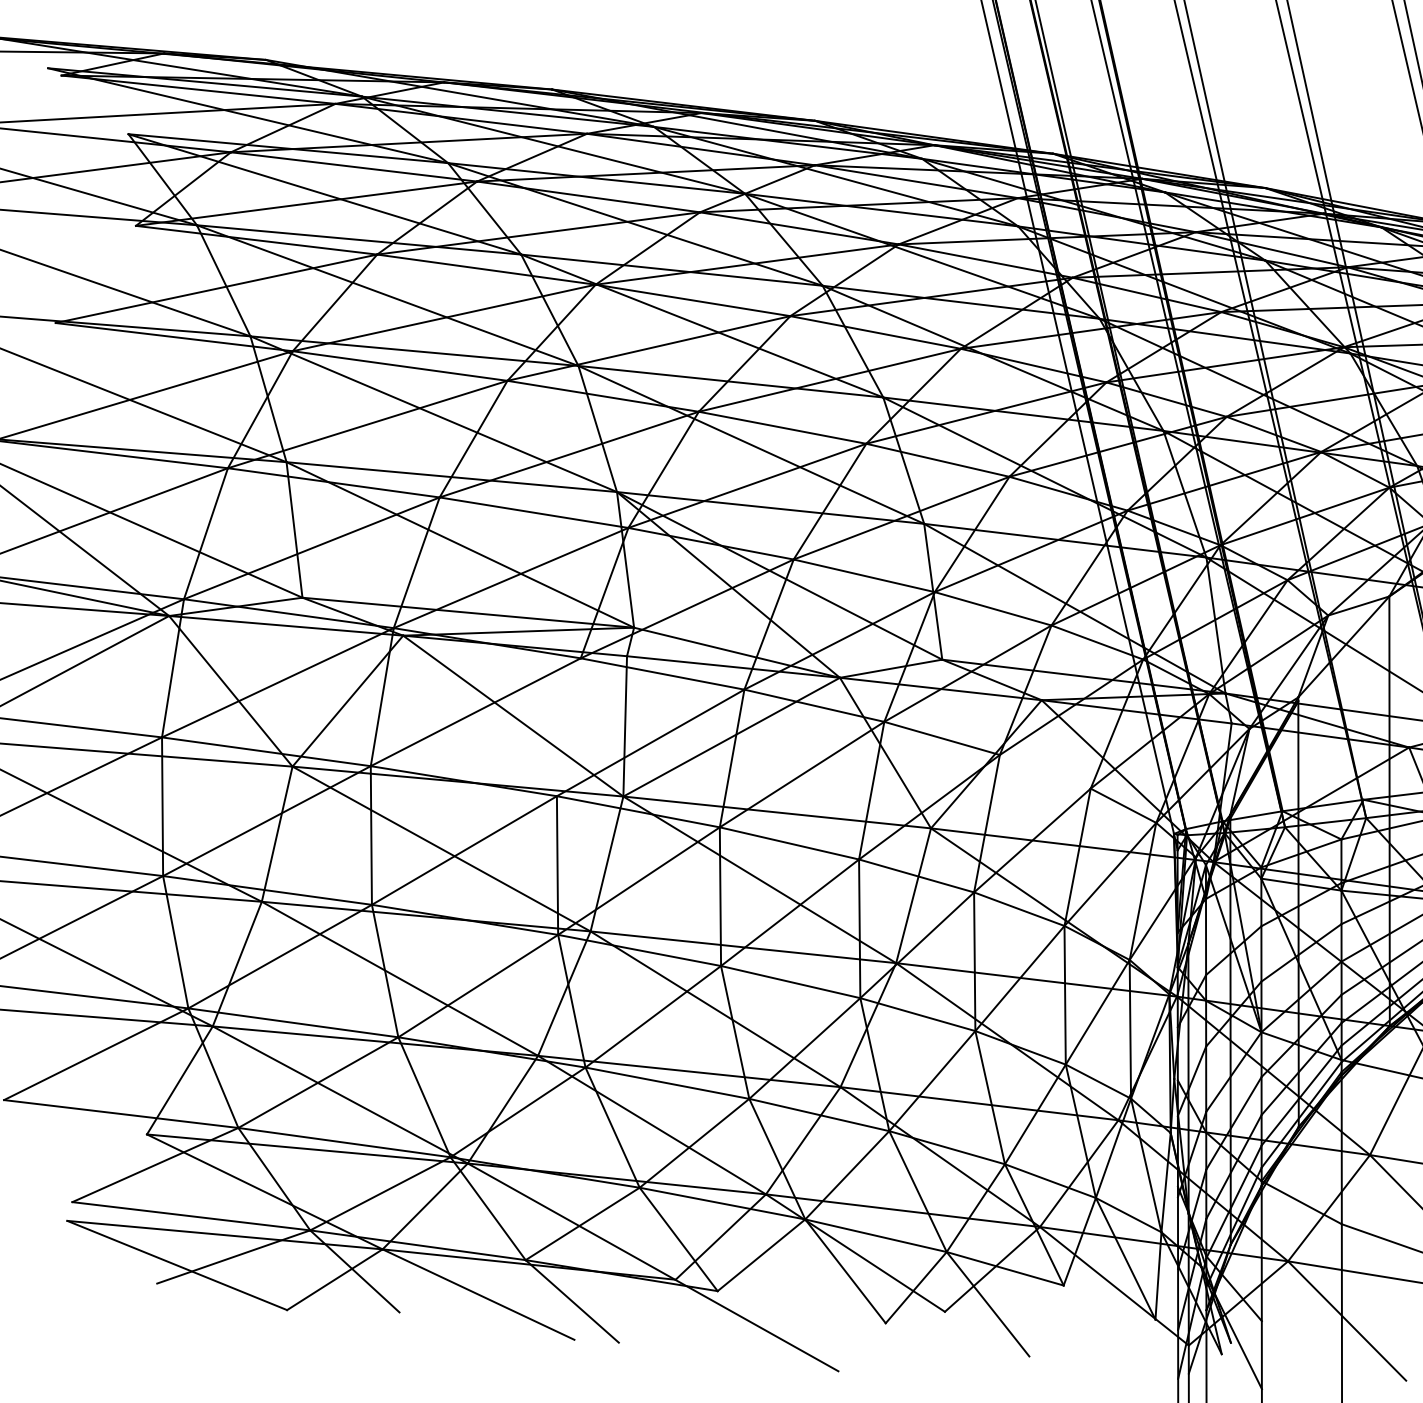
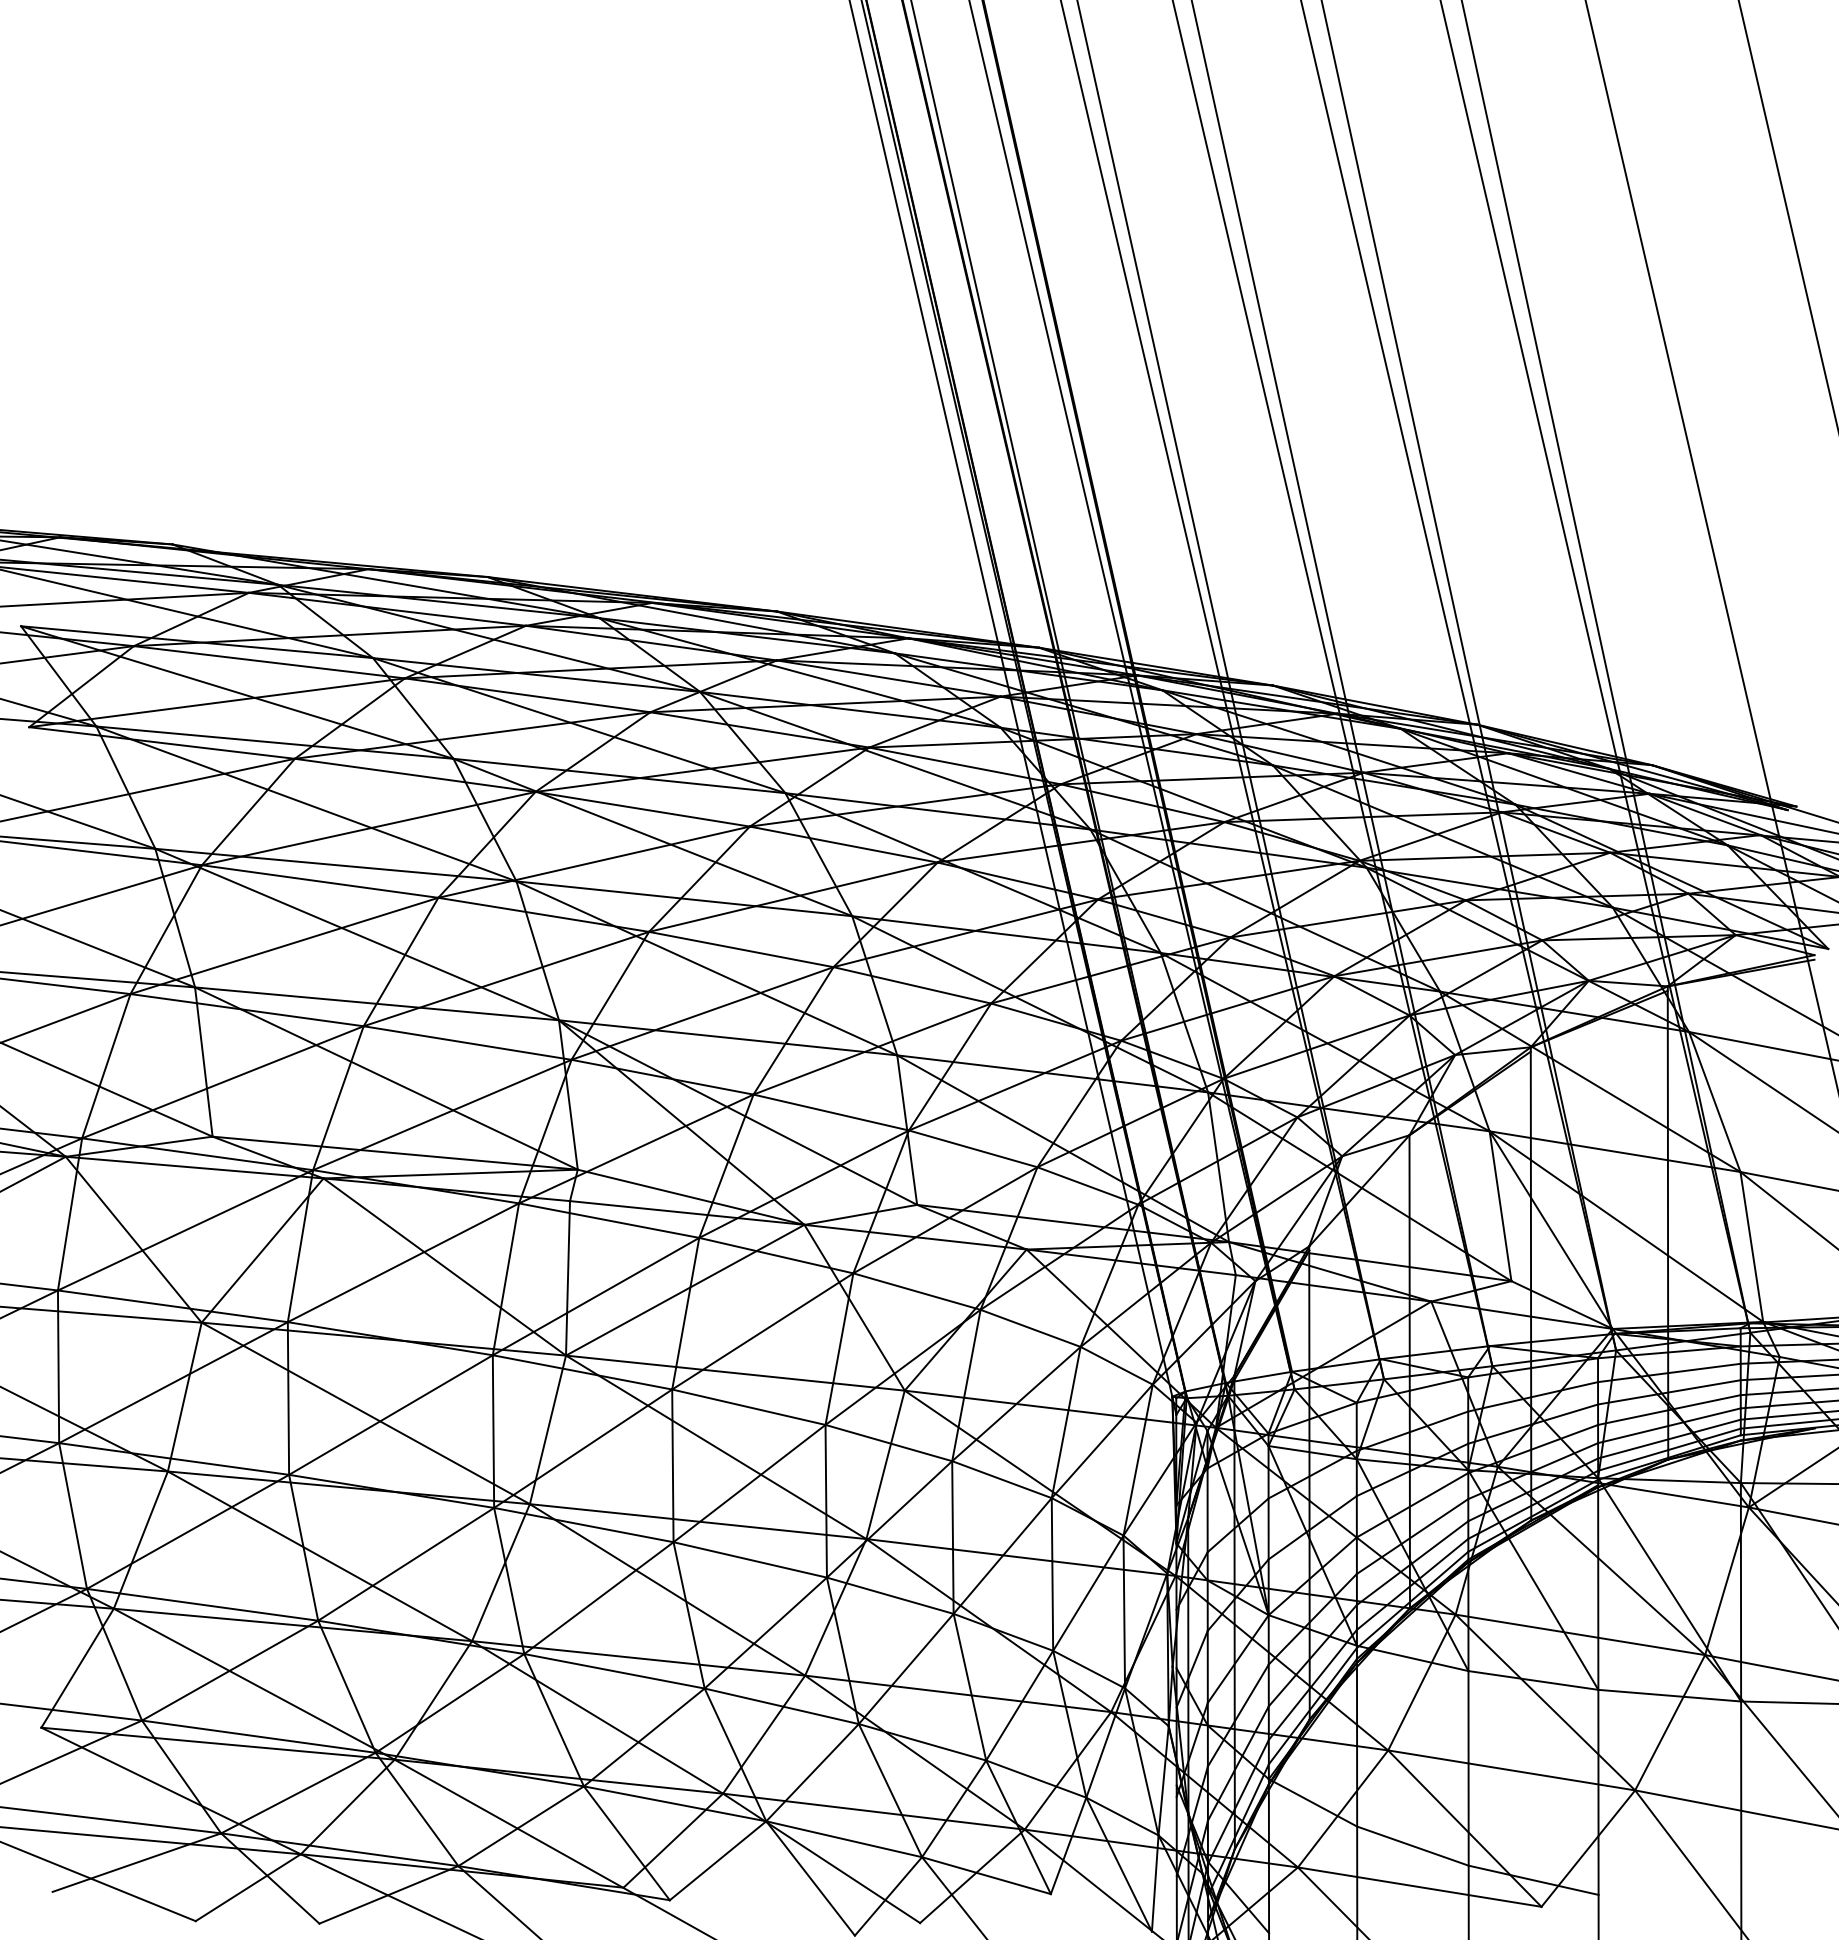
line: (568, 727) -> (505, 1279), added
line: (1045, 771) -> (1030, 1327), added
line: (462, 1285) -> (388, 1894), added

